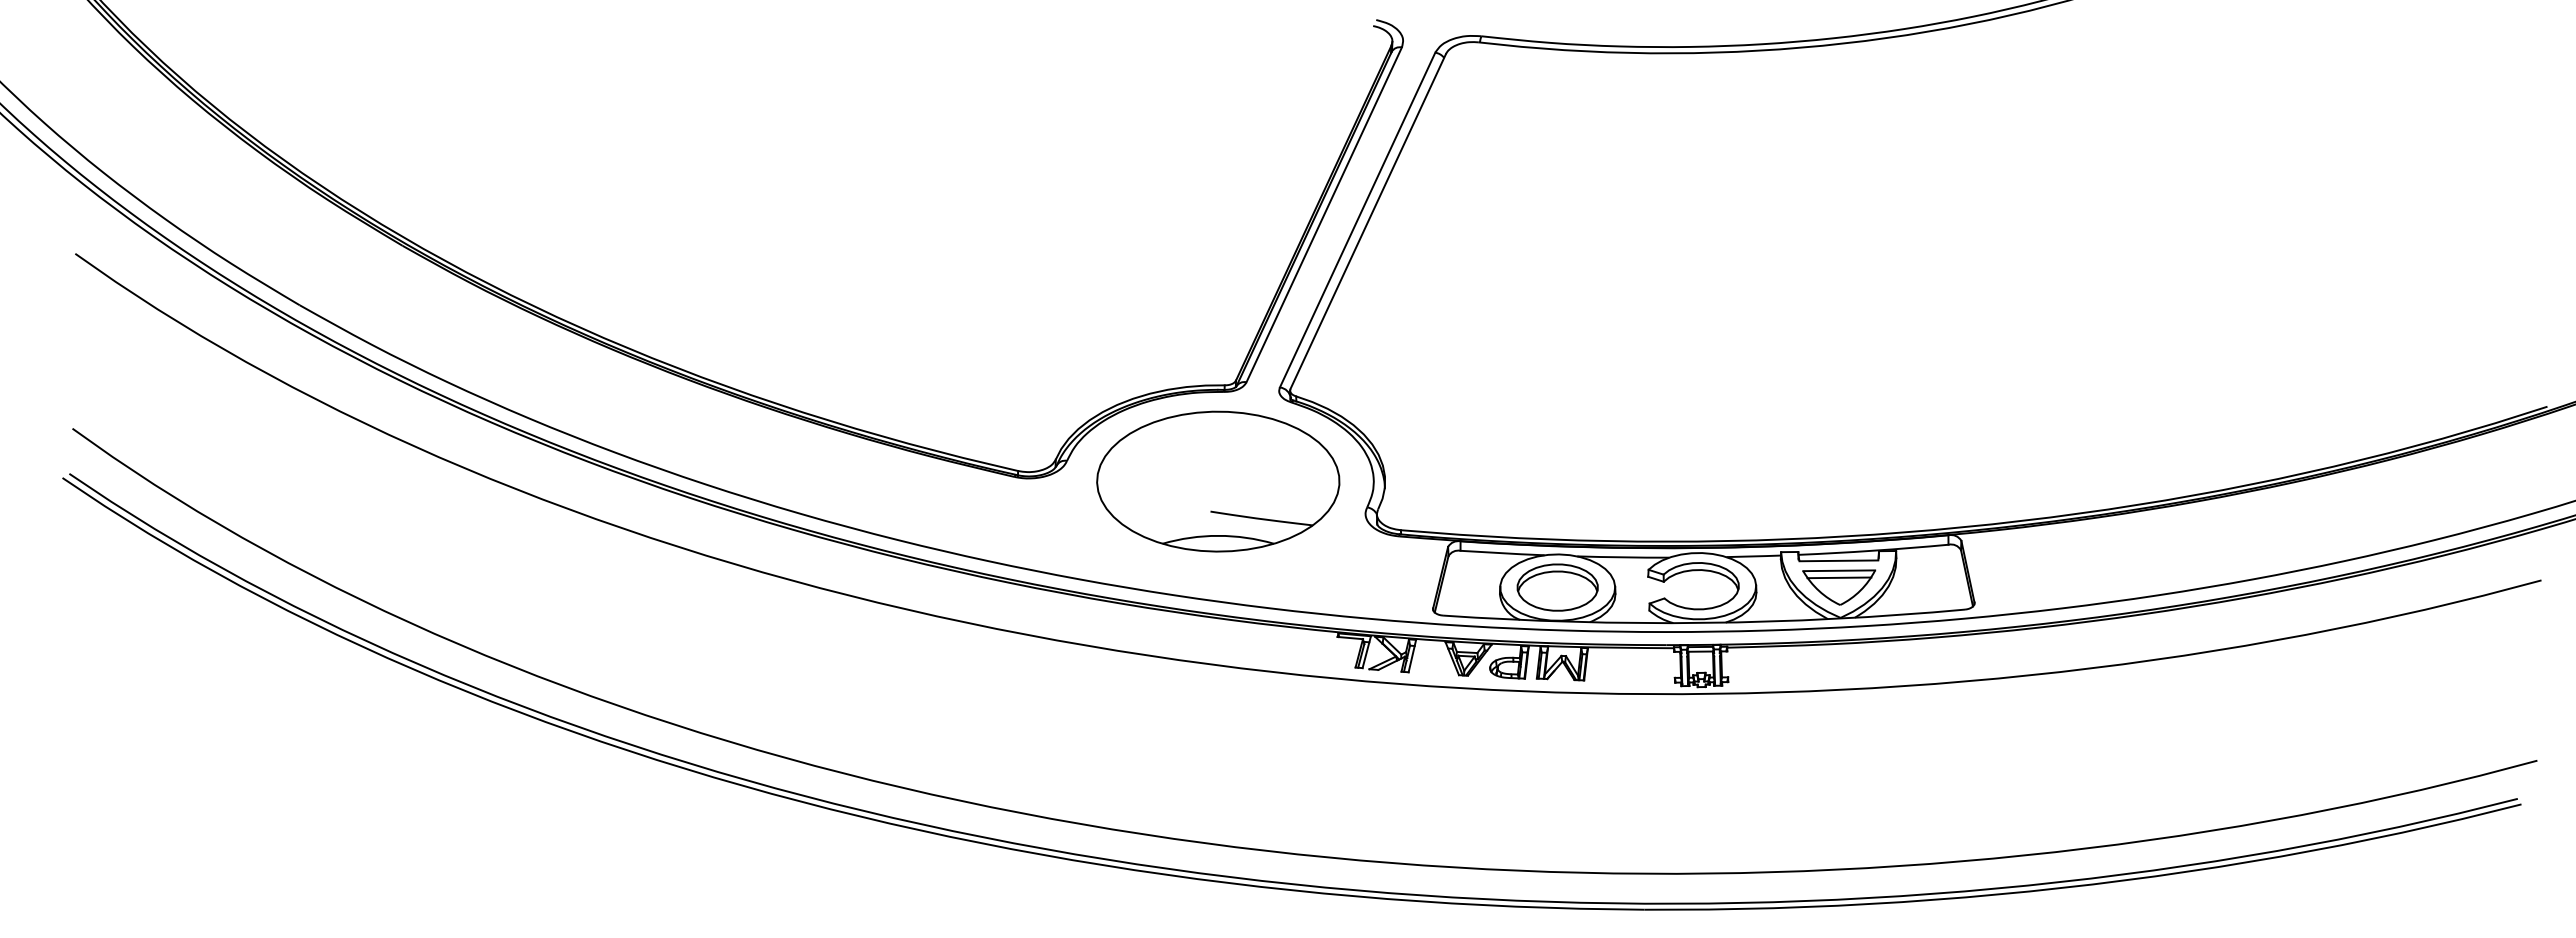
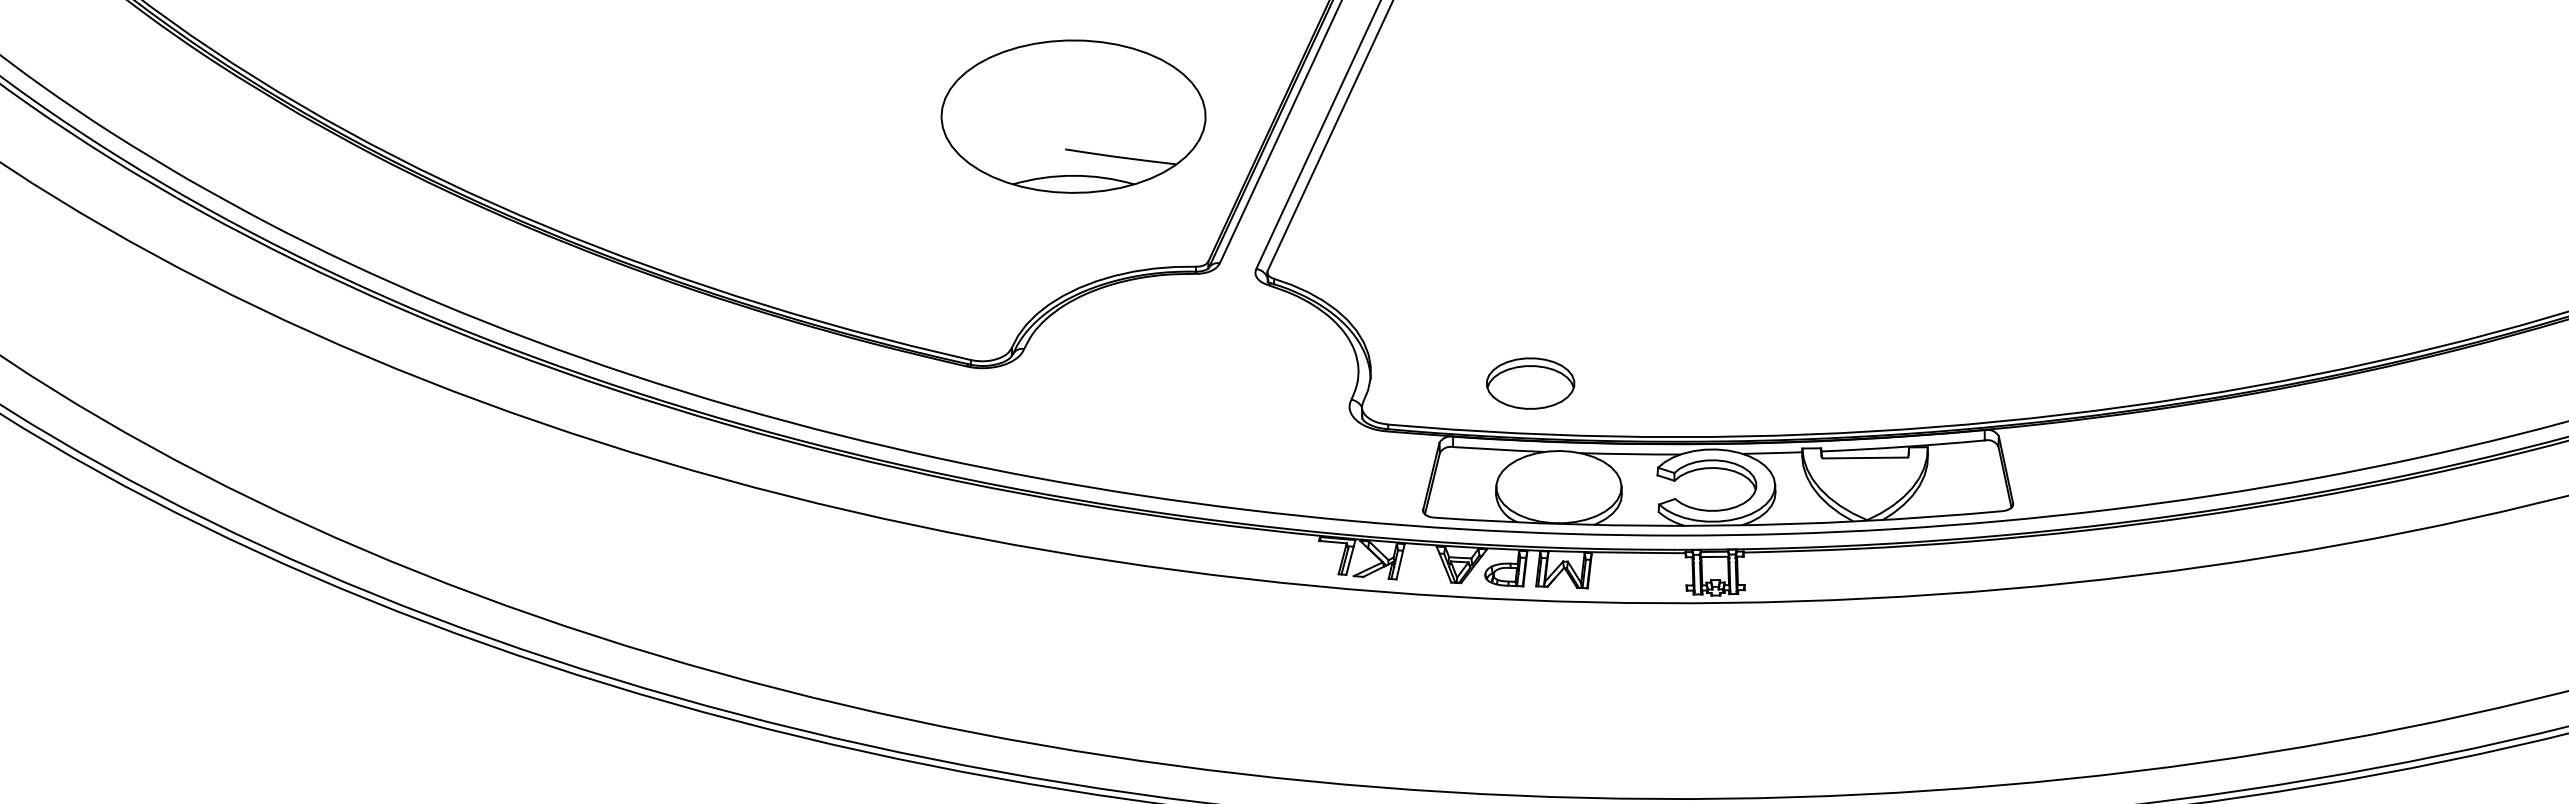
part: (1218, 481) -> (1073, 116), moved
part: (1557, 587) -> (1530, 383), moved
part: (1839, 587) -> (1866, 487), removed

